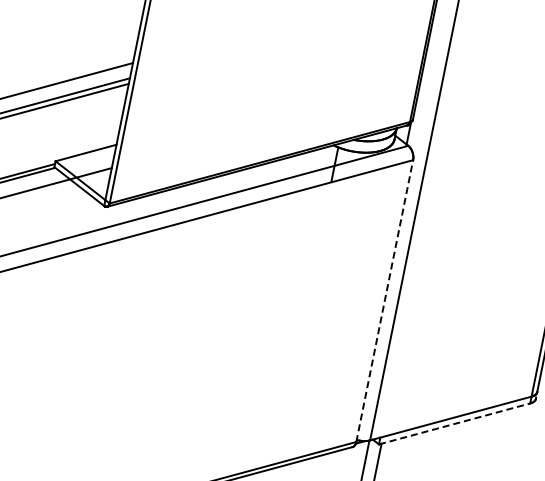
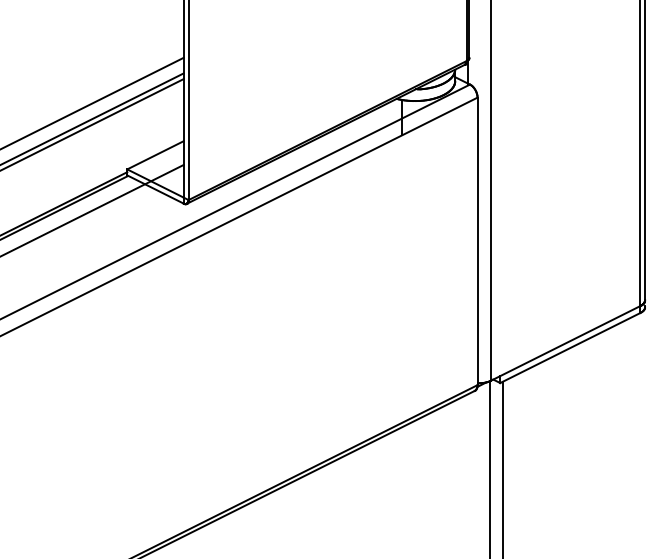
line: (384, 301) -> (477, 241), dashed -> solid
line: (454, 423) -> (570, 347), dashed -> solid

